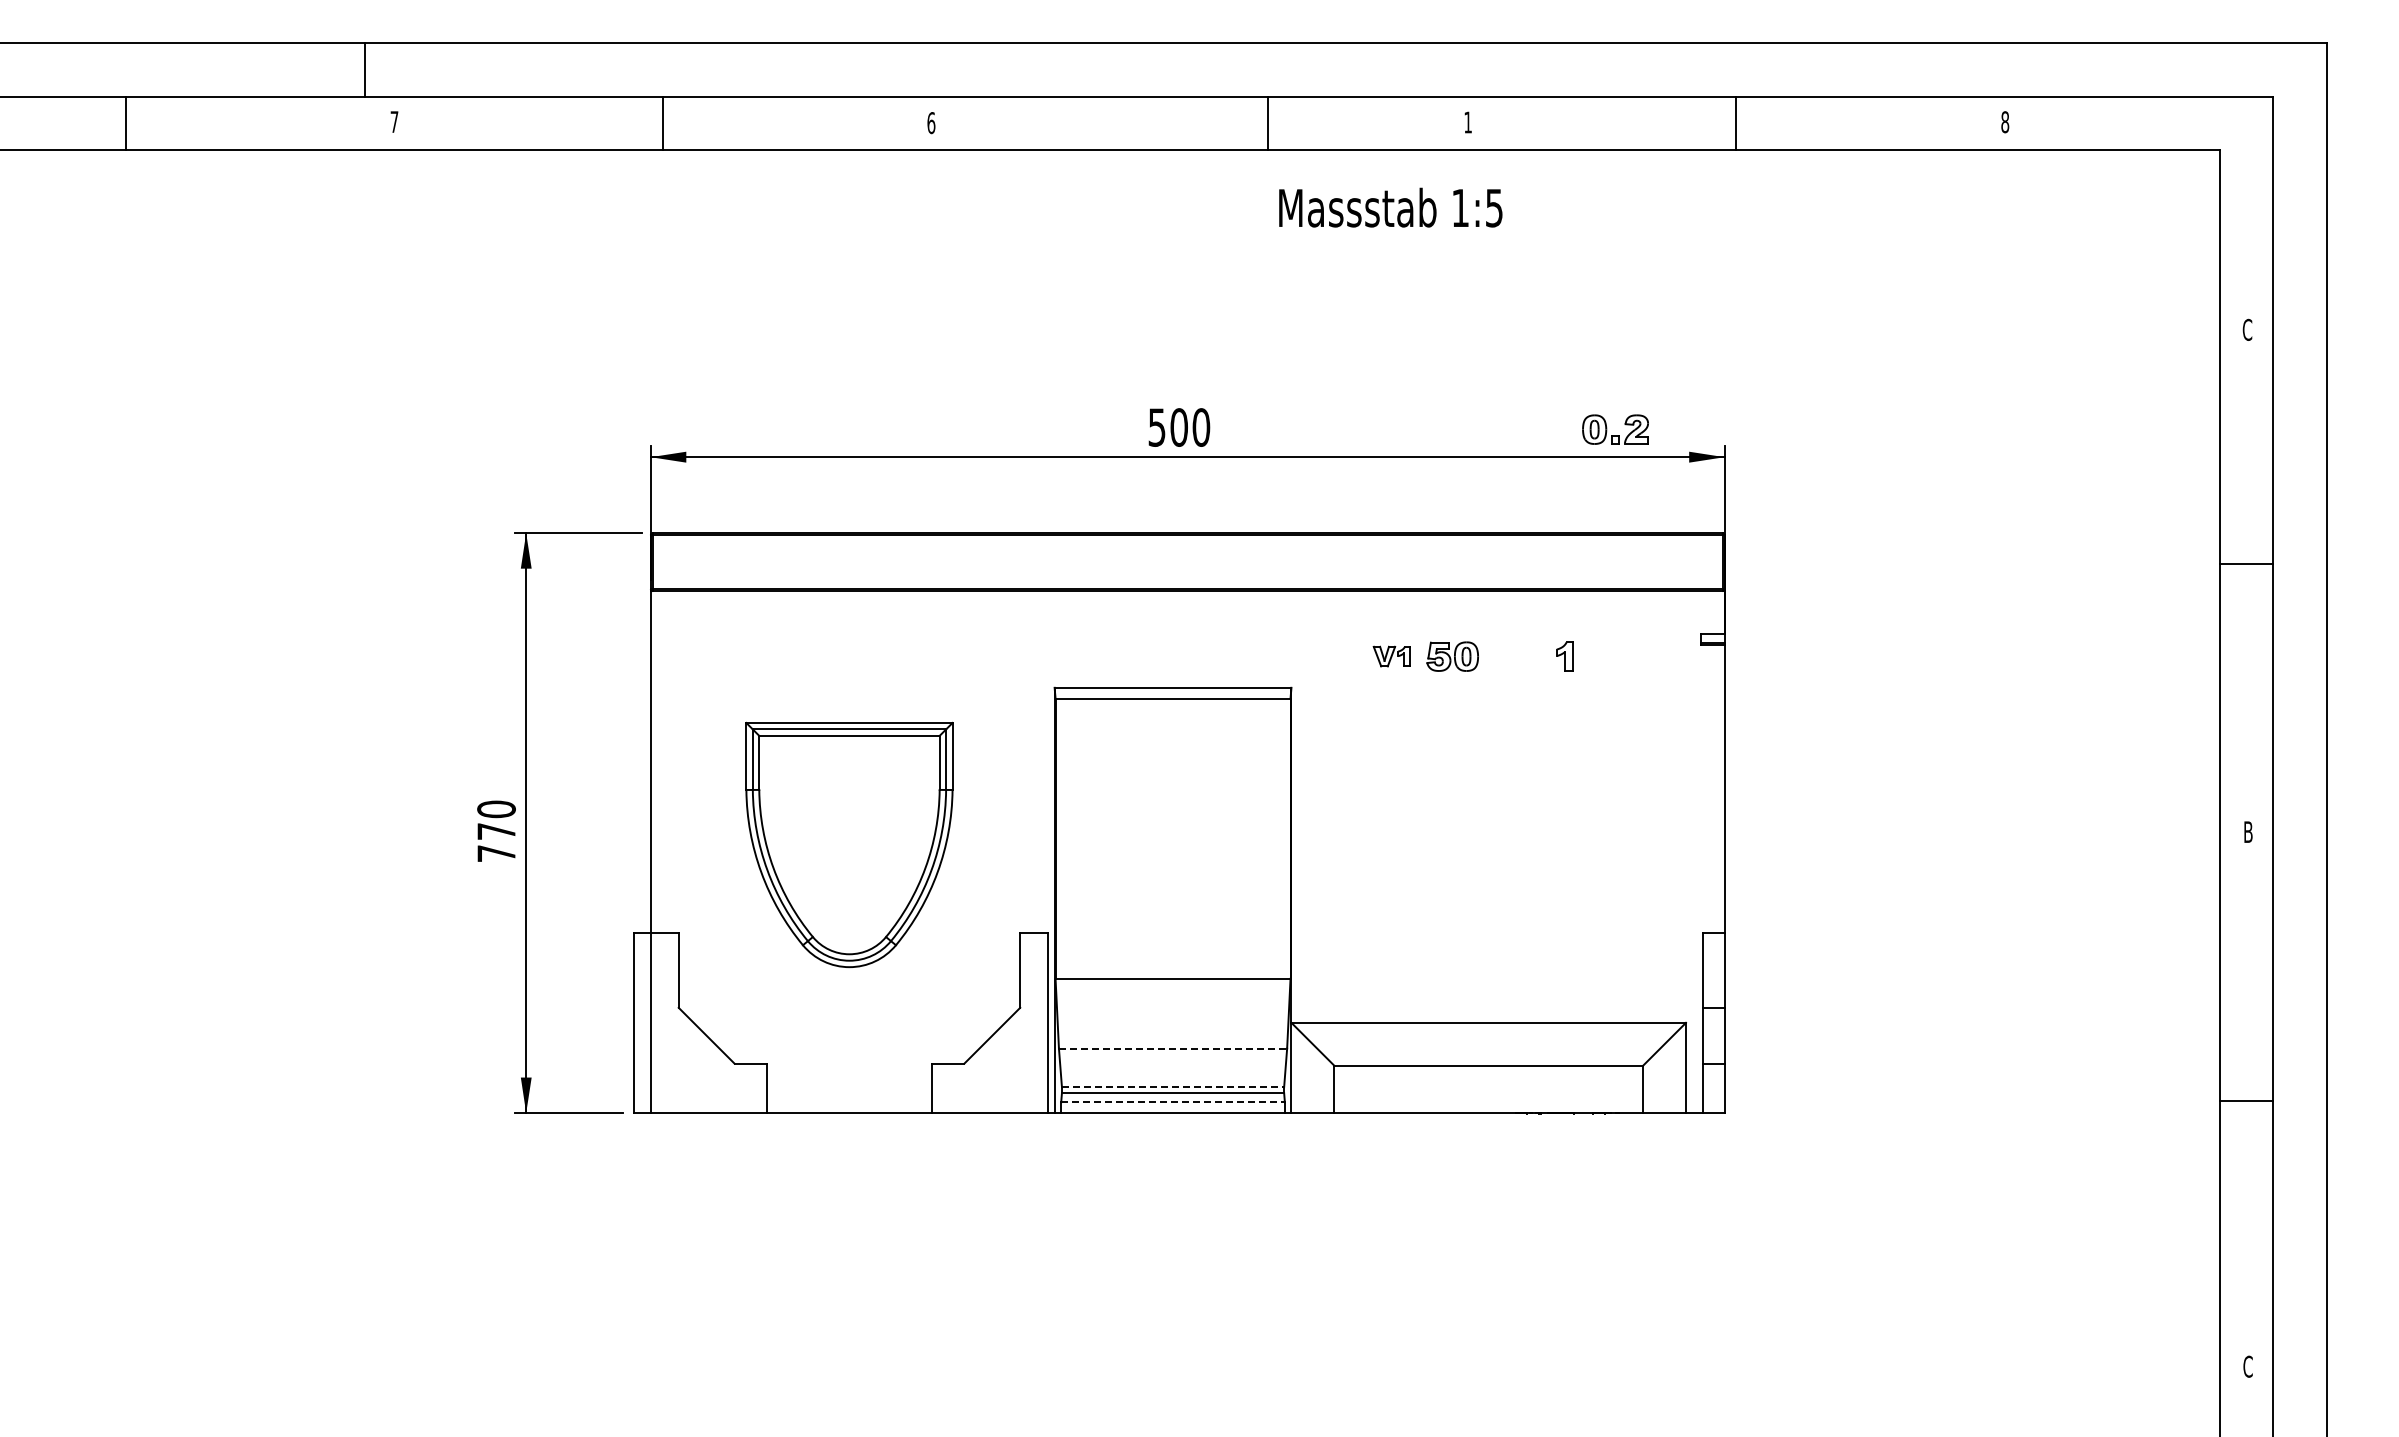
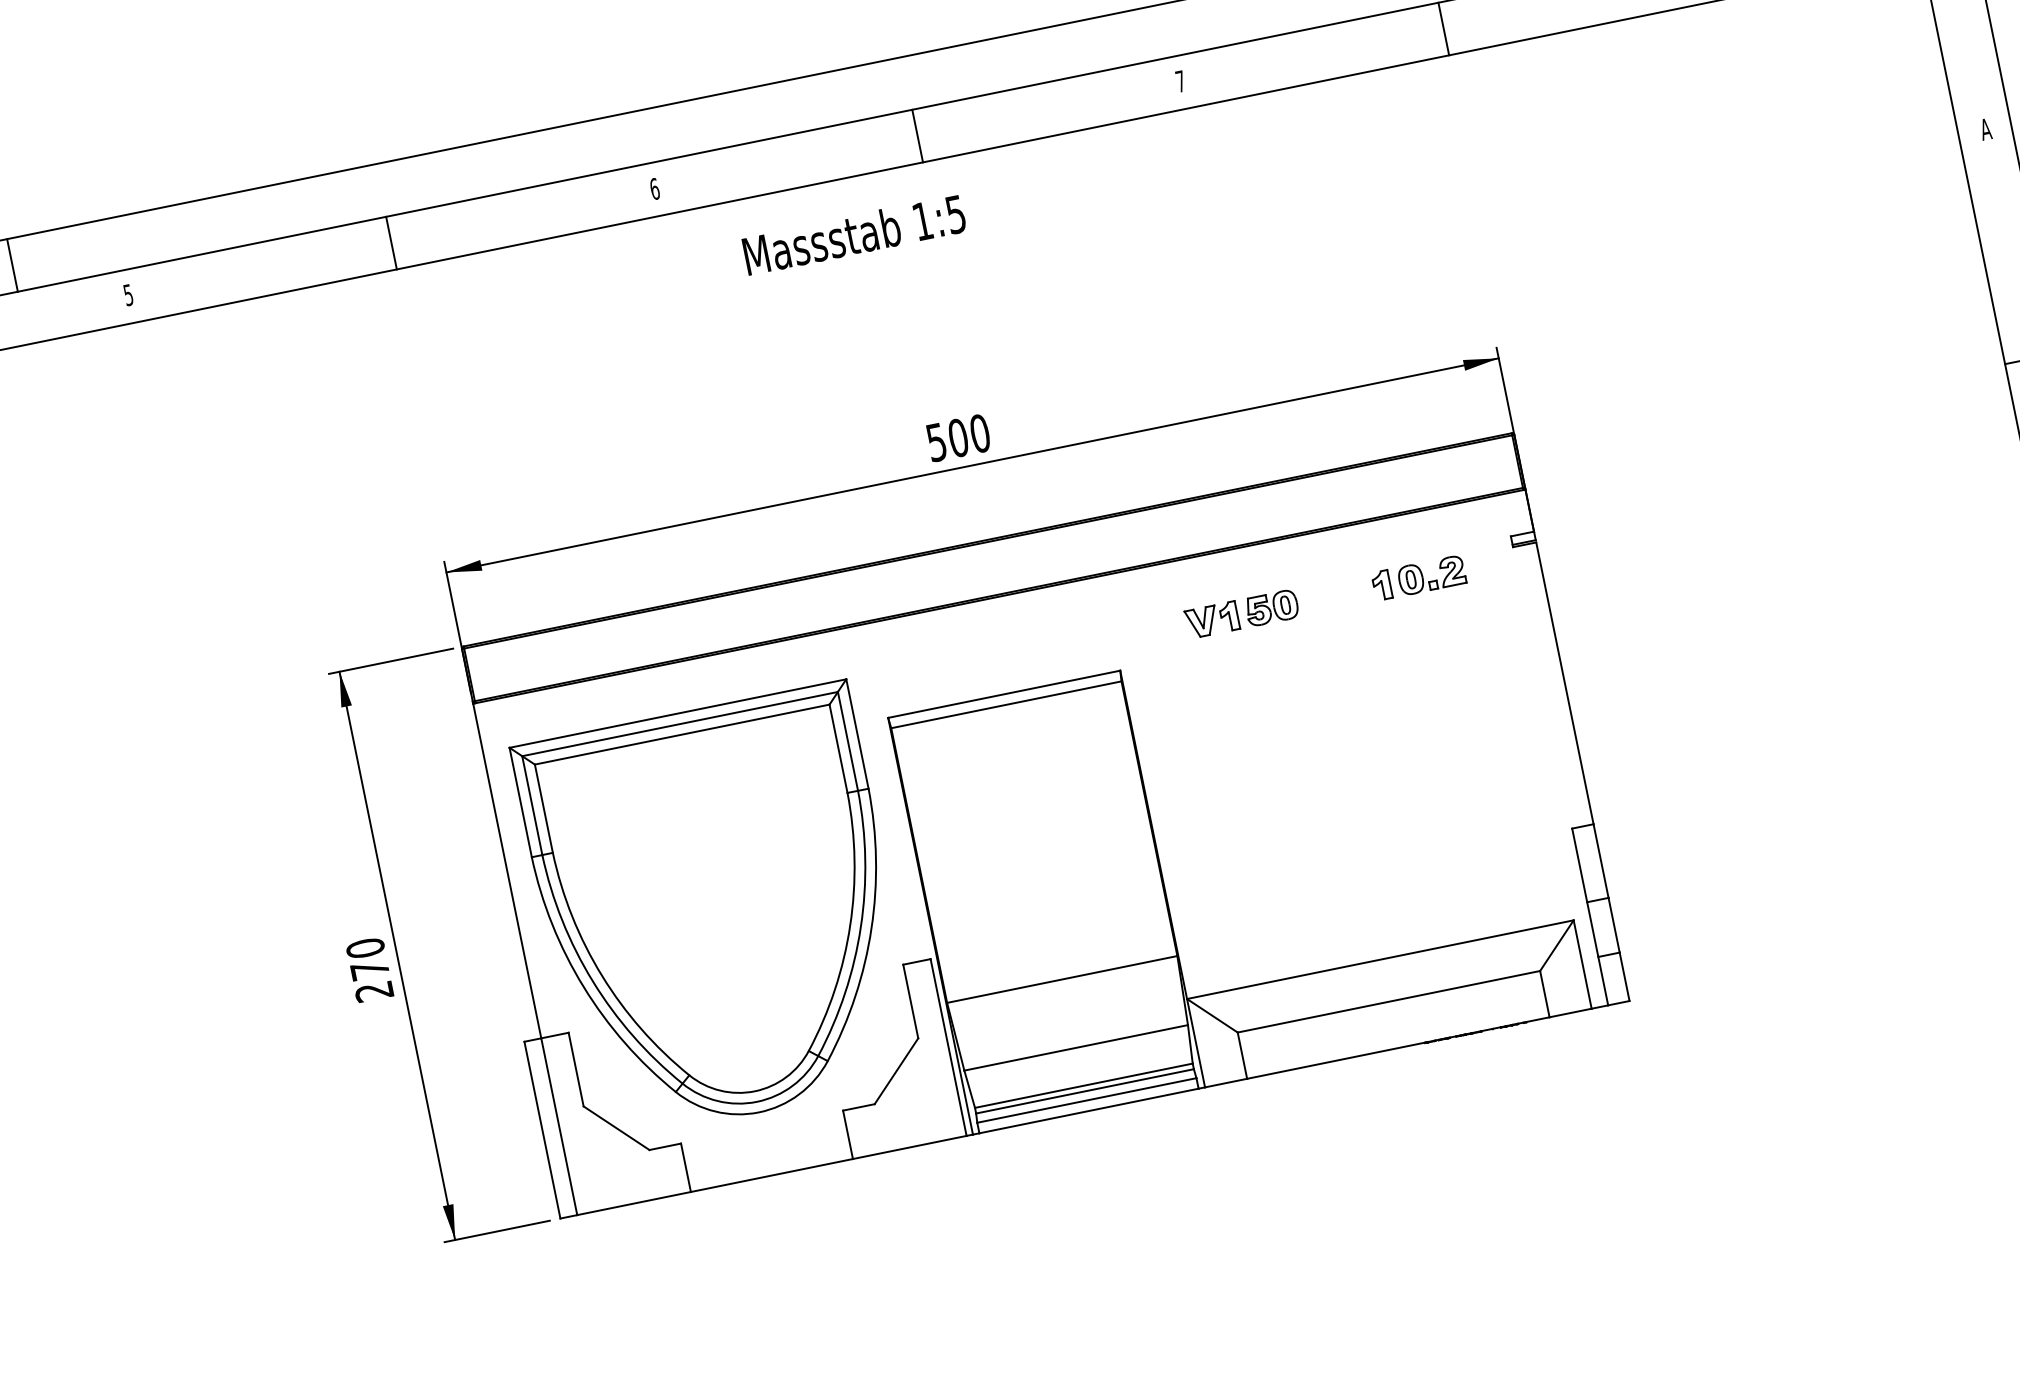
line: (364, 69) -> (12, 265), moved
text: (394, 122) -> (128, 295), 7 -> 5
text: (1467, 122) -> (1180, 81), 1 -> 7
line: (1267, 123) -> (917, 136), moved
text: (1390, 207) -> (854, 234), moved
text: (2247, 329) -> (1985, 128), C -> A
part: (1615, 429) -> (1431, 575), moved
part: (1391, 656) -> (1212, 620), size x1.43
part: (849, 844) -> (718, 912), size x1.67
text: (496, 853) -> (374, 991), 770 -> 270
line: (1173, 1048) -> (1076, 1047), dashed -> solid
line: (1173, 1087) -> (1084, 1085), dashed -> solid
line: (1173, 1102) -> (1087, 1100), dashed -> solid

